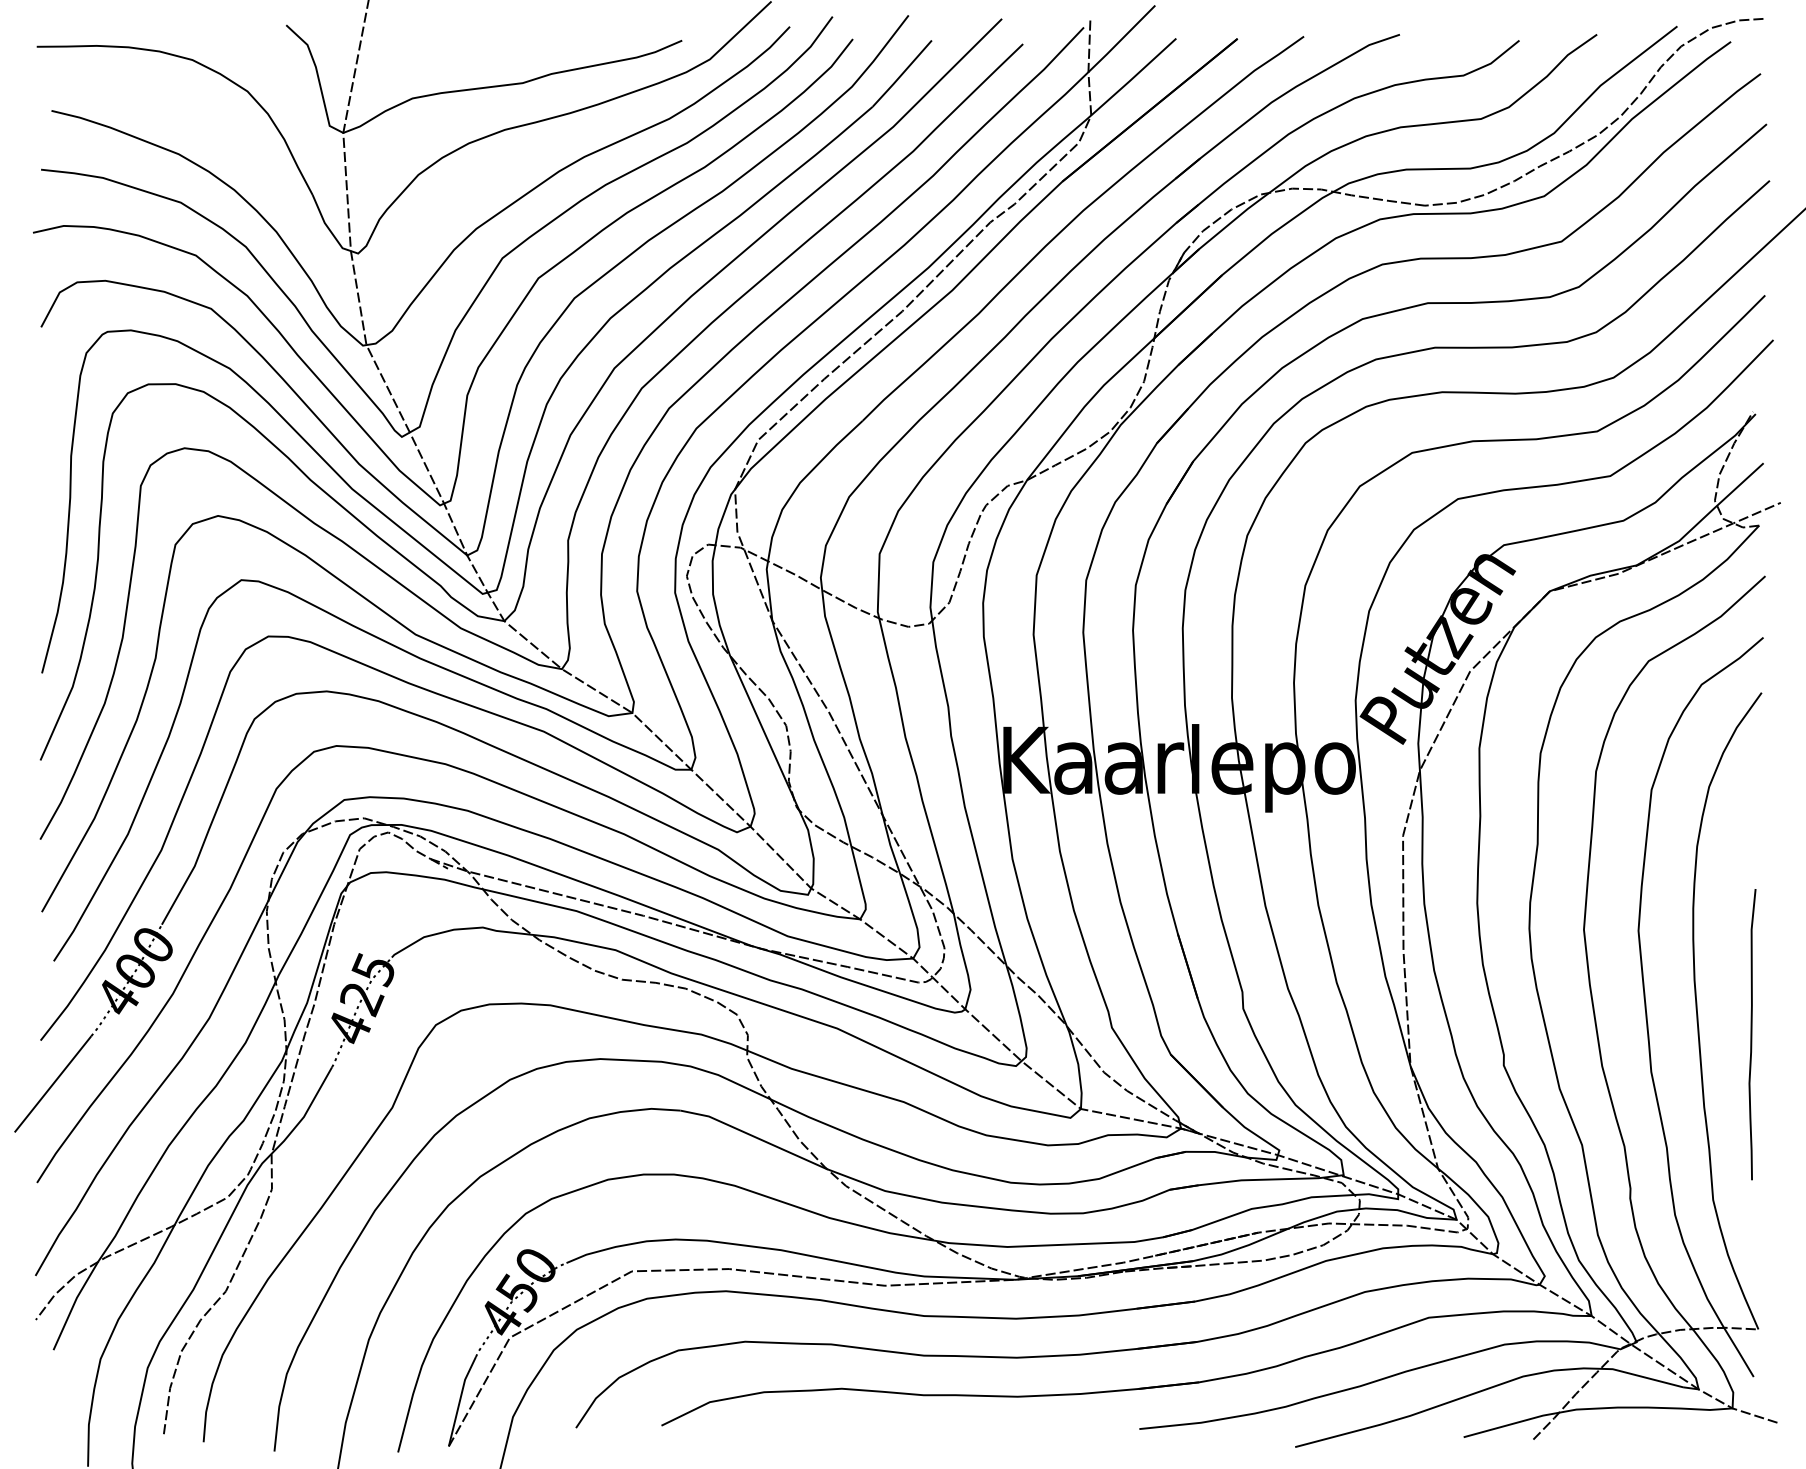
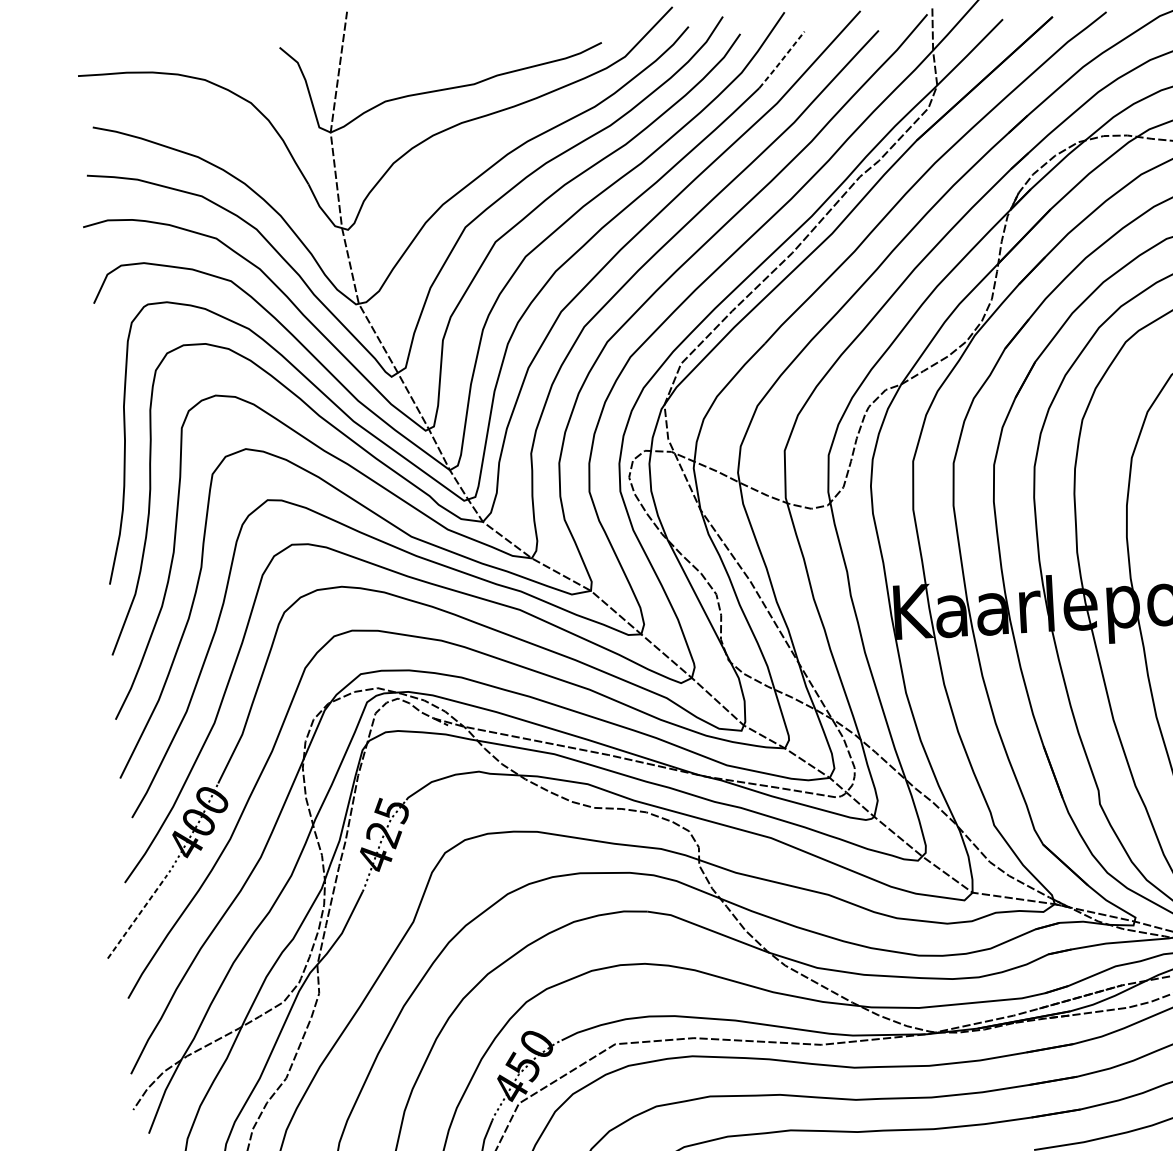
line: (902, 74) -> (782, 60), solid -> dashed
line: (53, 1083) -> (137, 917), solid -> dashed

